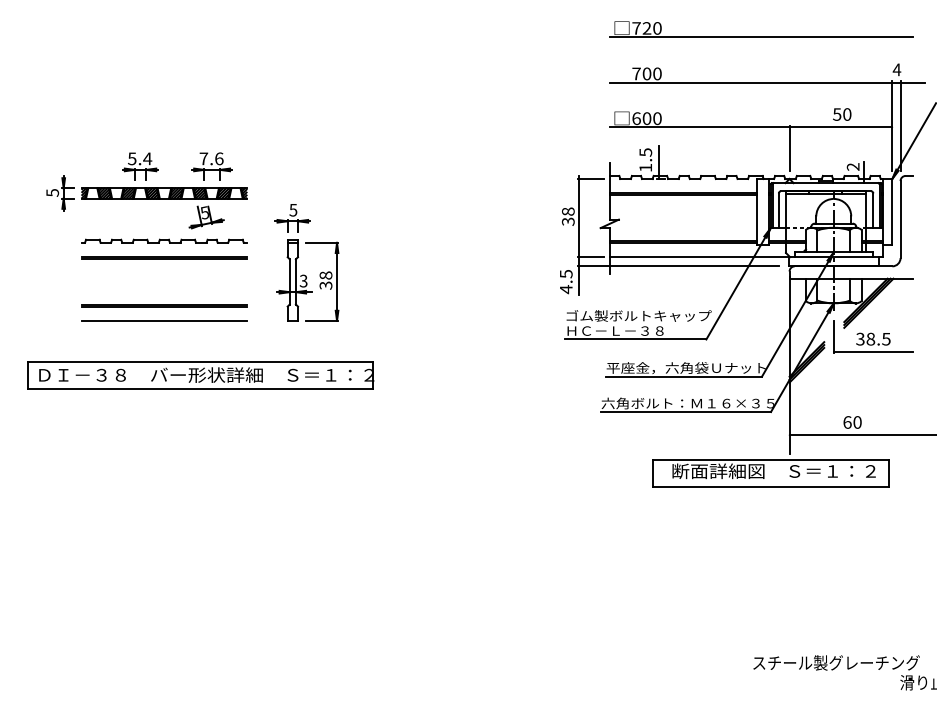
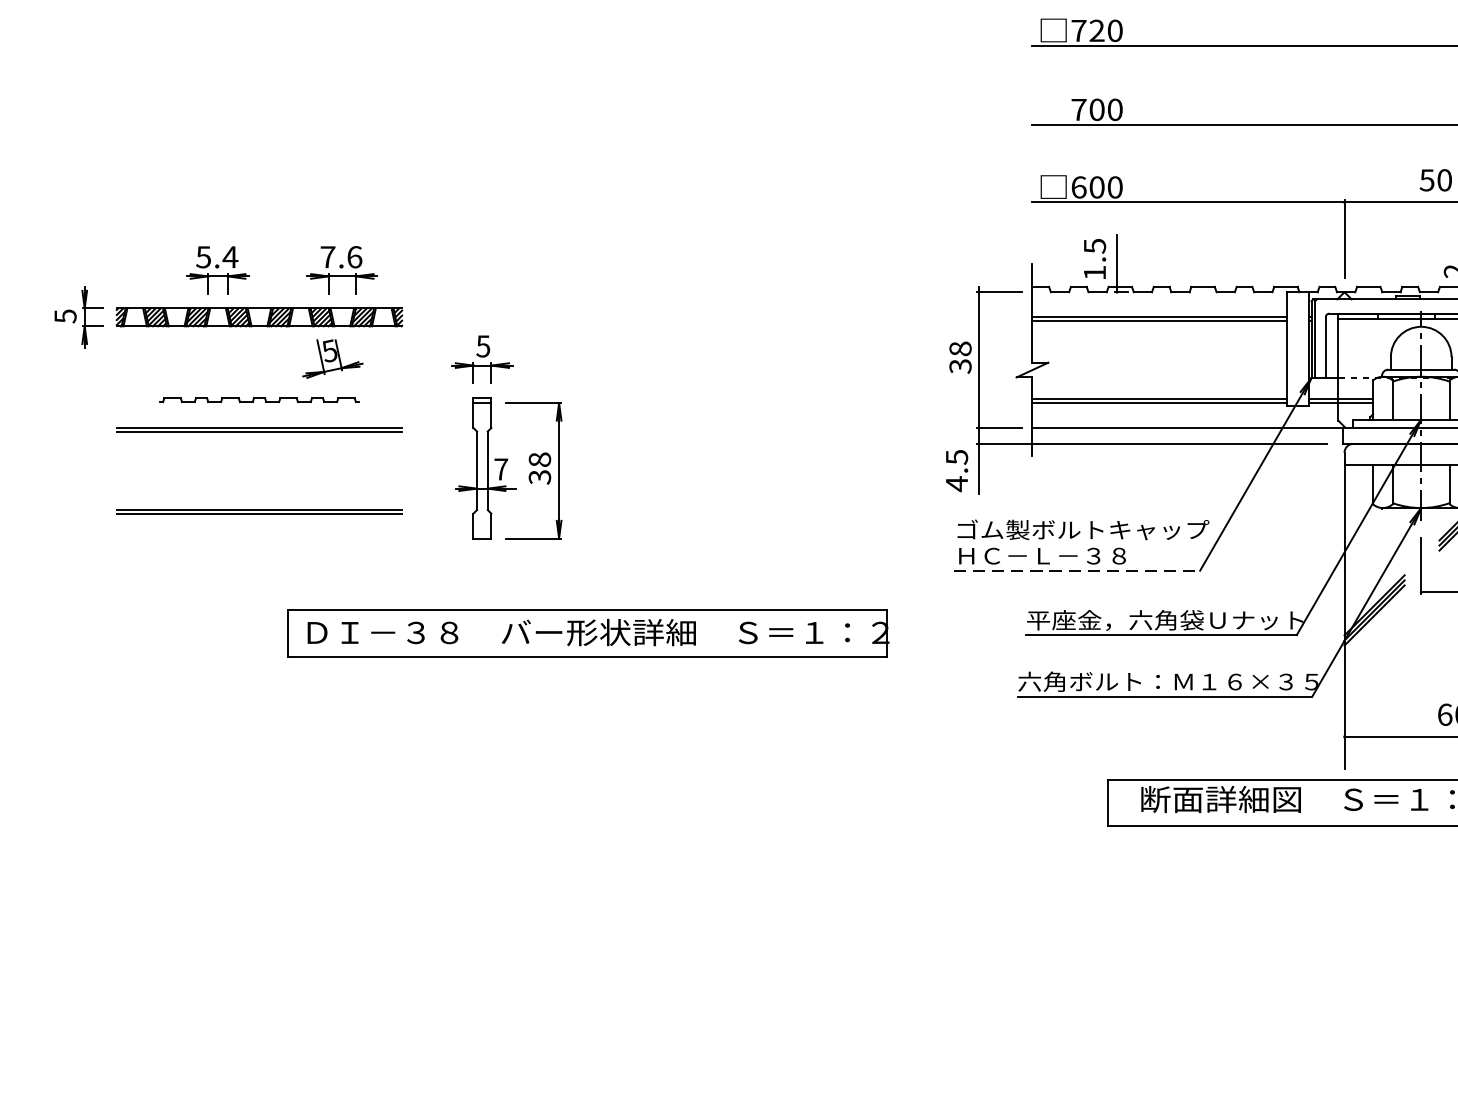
part: (164, 240) -> (259, 398), size x0.7
text: (303, 280) -> (500, 468), 3 -> 7
line: (164, 320) -> (259, 537), removed
line: (635, 339) -> (1077, 570), solid -> dashed
part: (200, 375) -> (587, 633), moved

